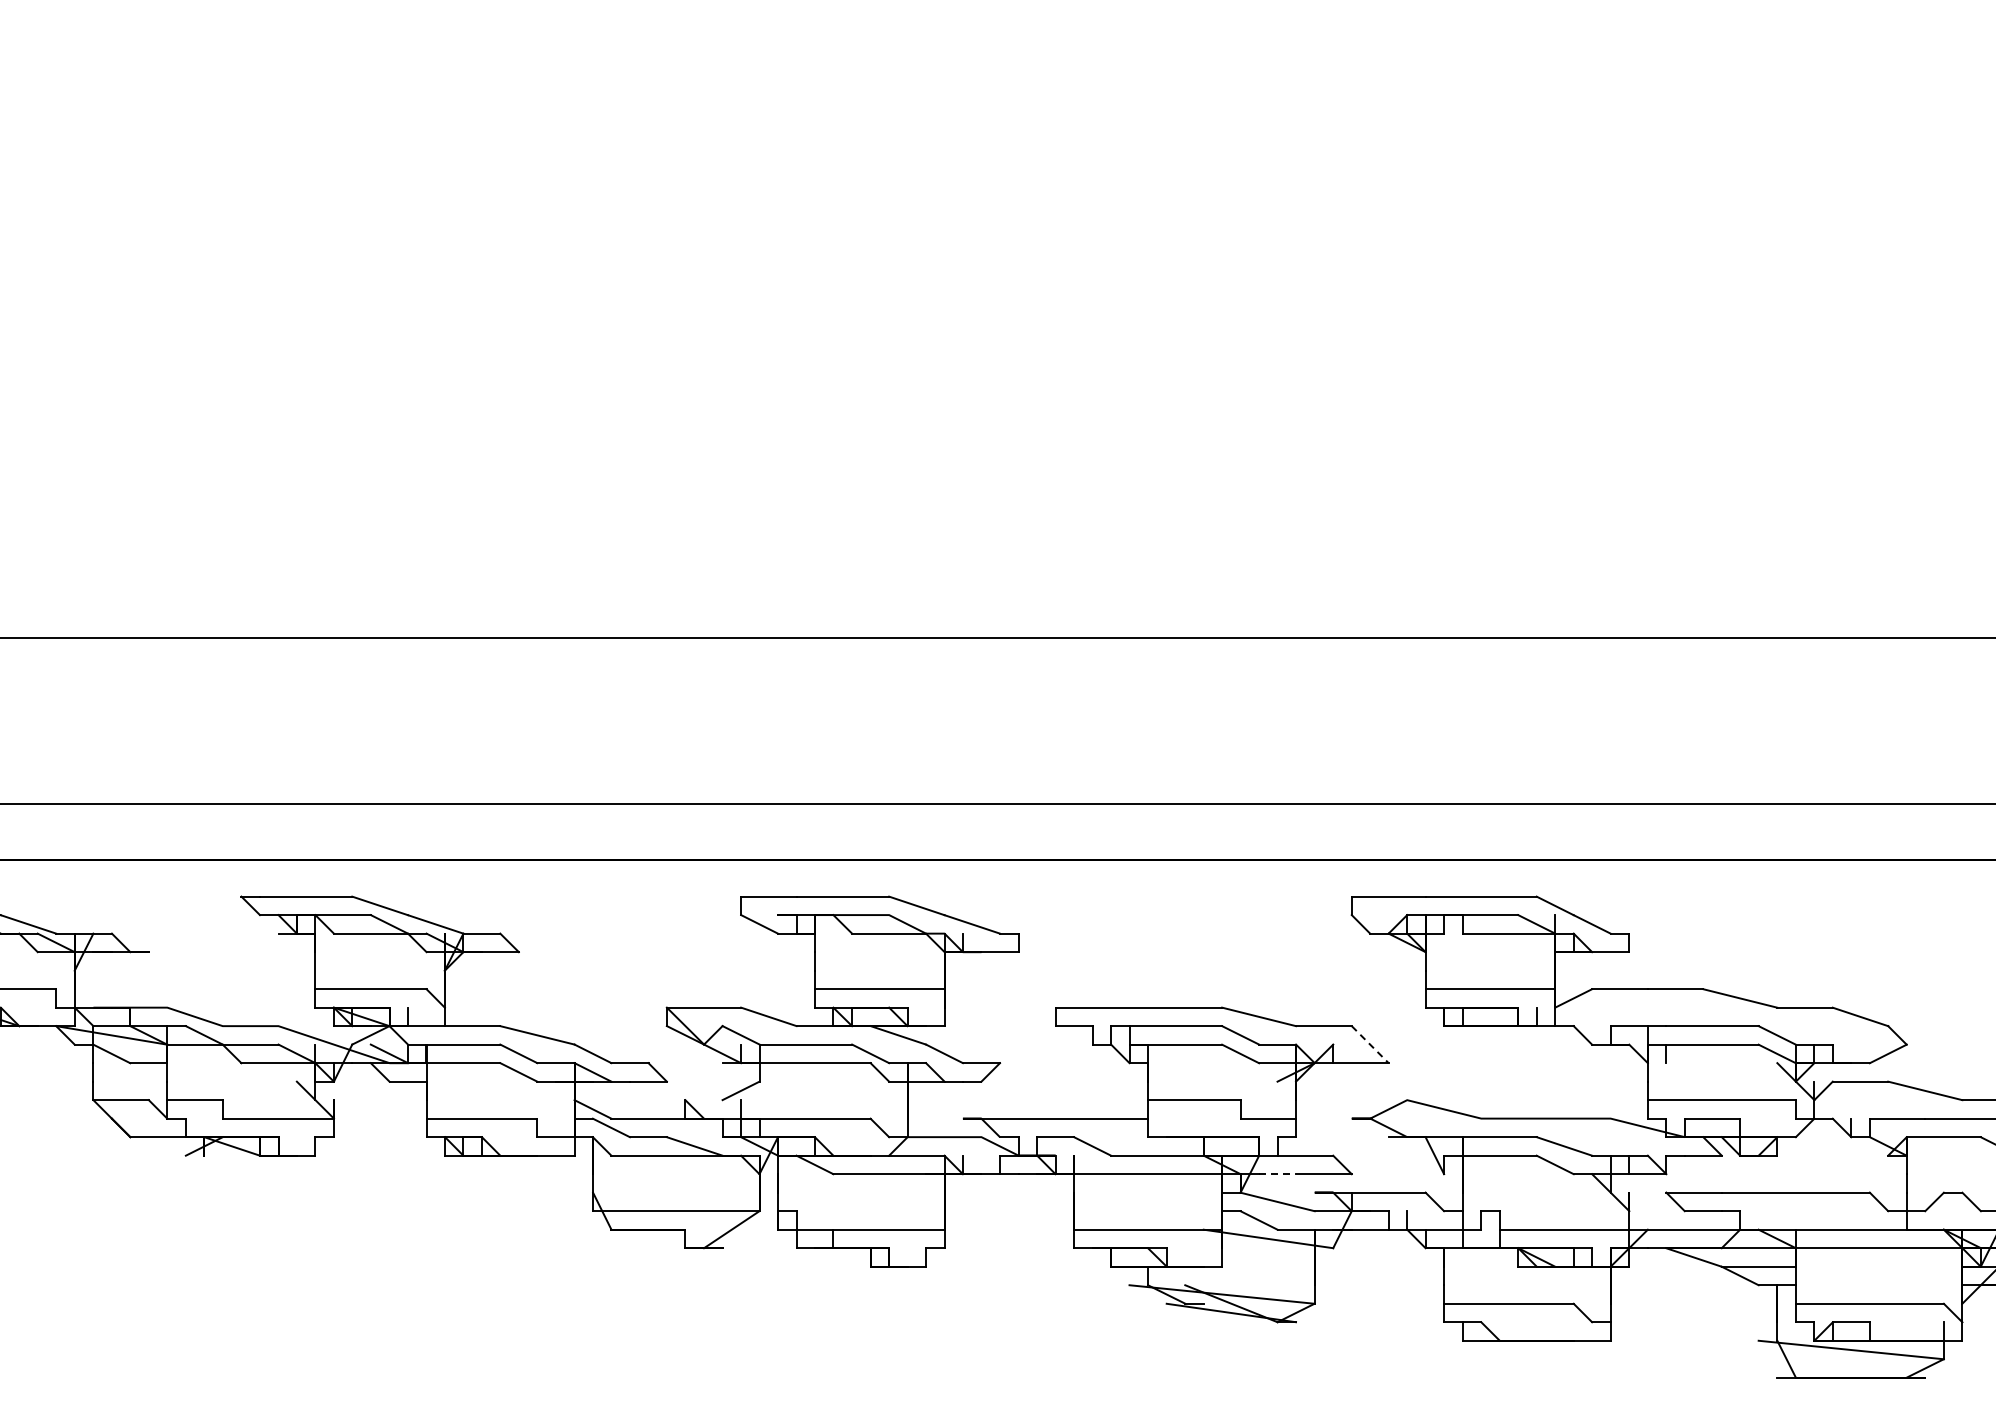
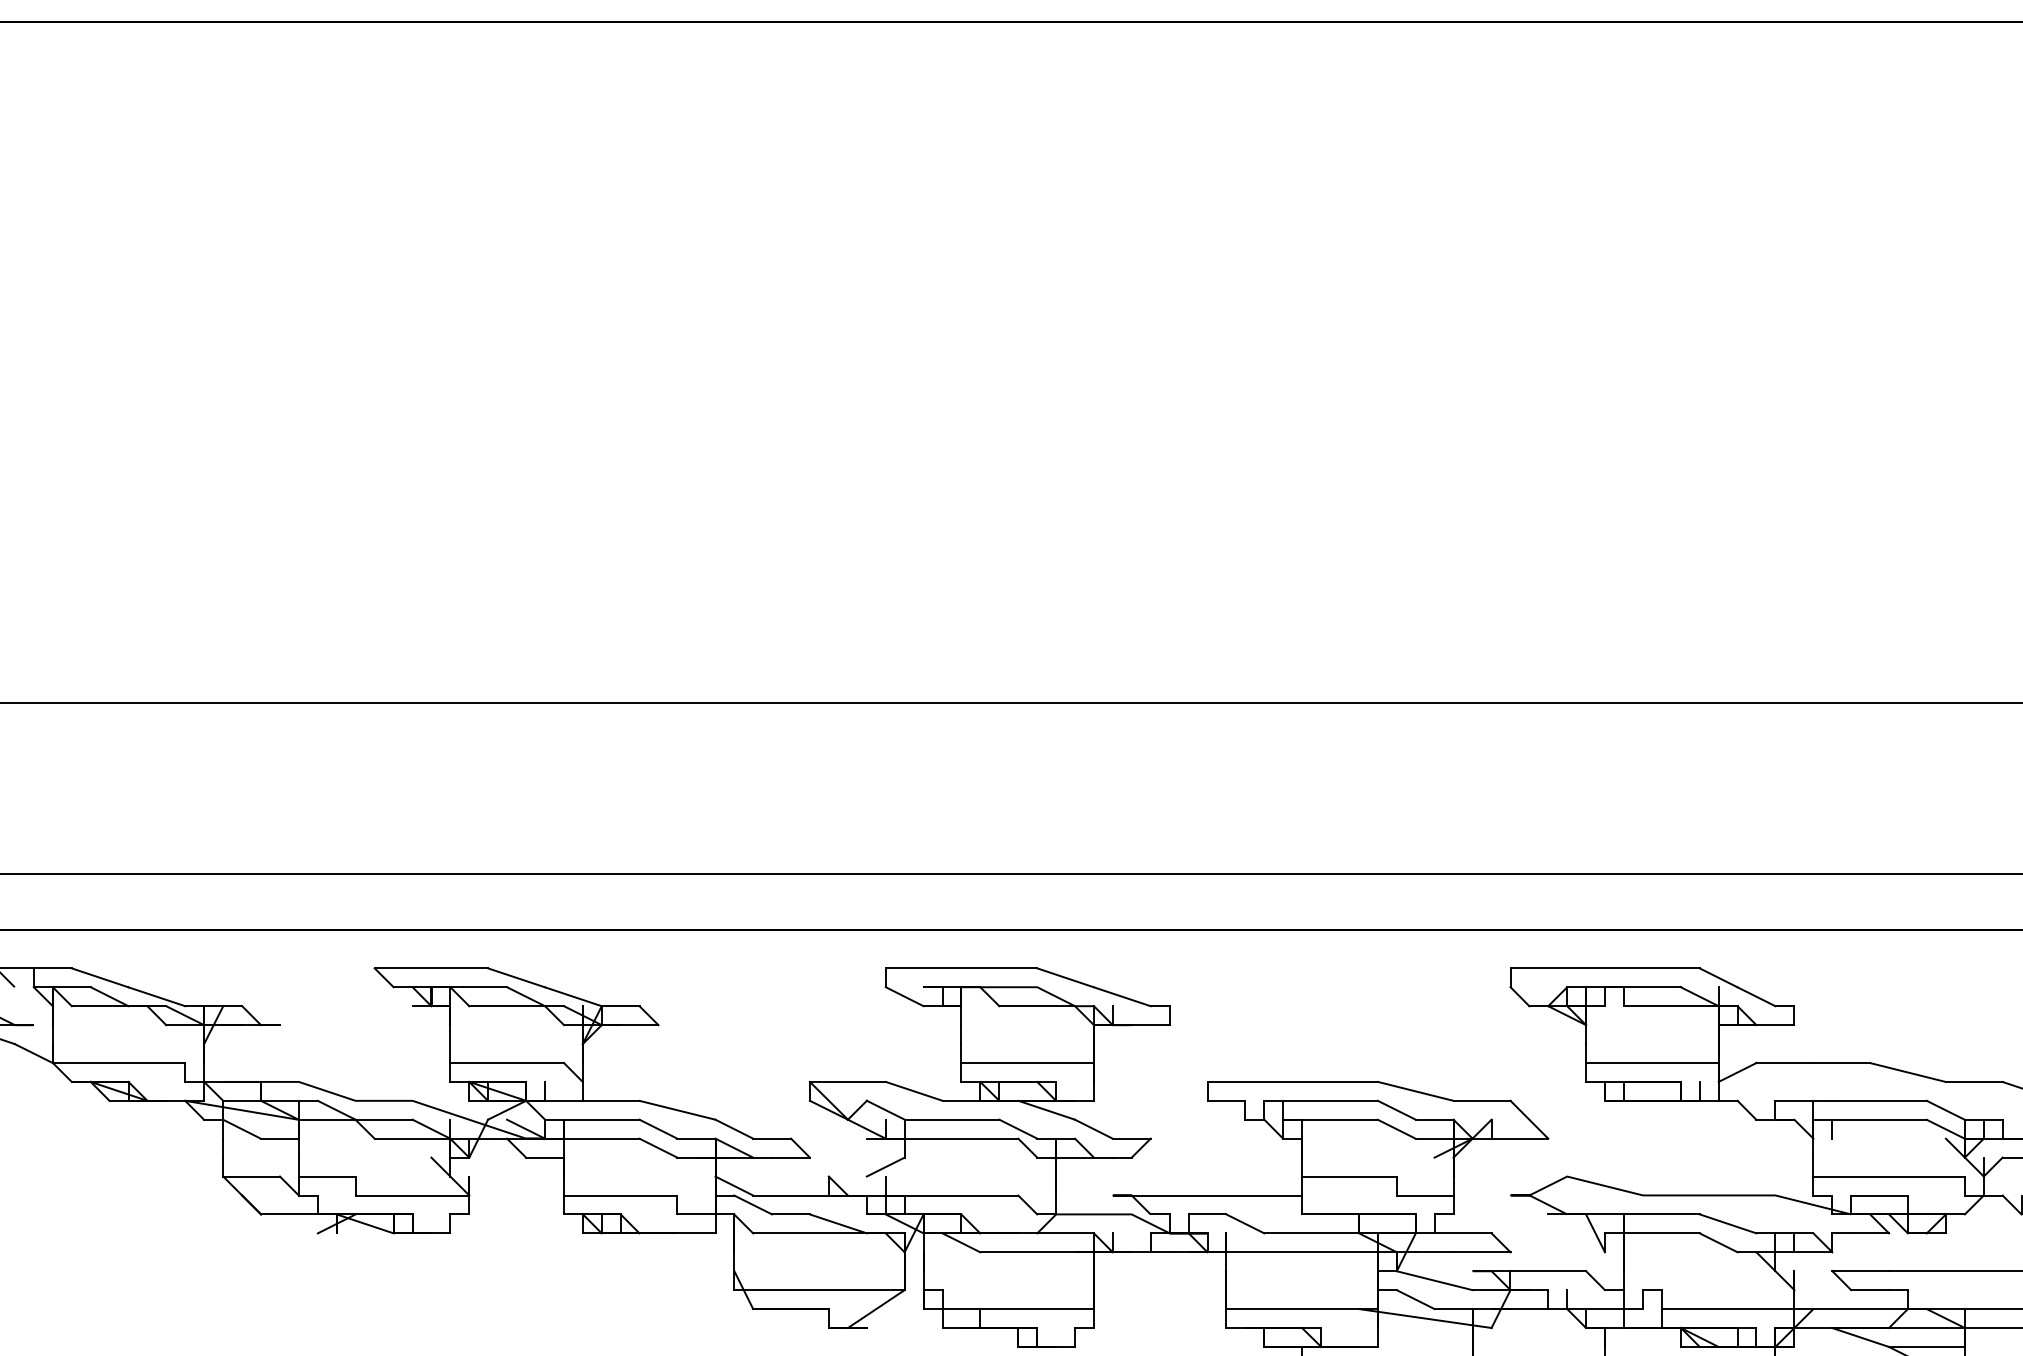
line: (1370, 1044) -> (1529, 1119), dashed -> solid
line: (1278, 1174) -> (1435, 1252), dashed -> solid

